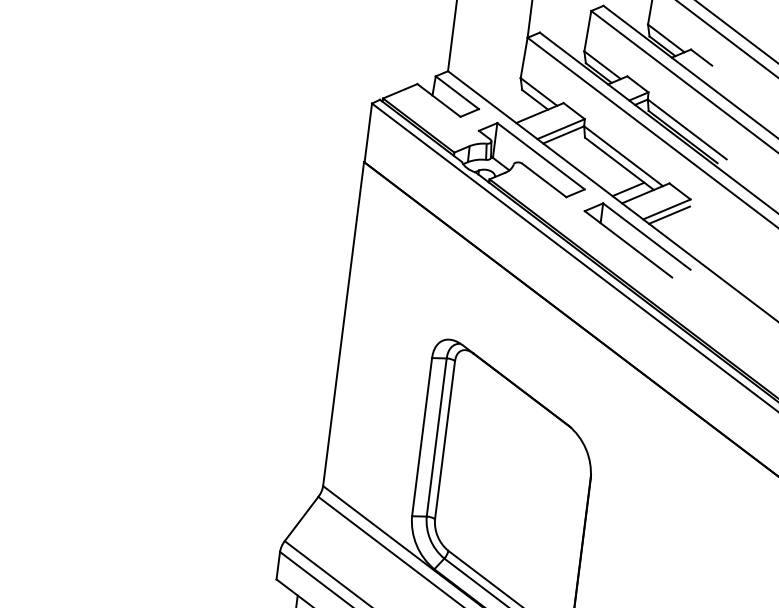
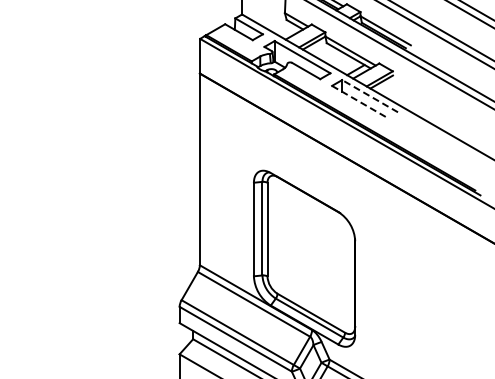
line: (646, 235) -> (369, 95), solid -> dashed
line: (629, 245) -> (360, 102), solid -> dashed

